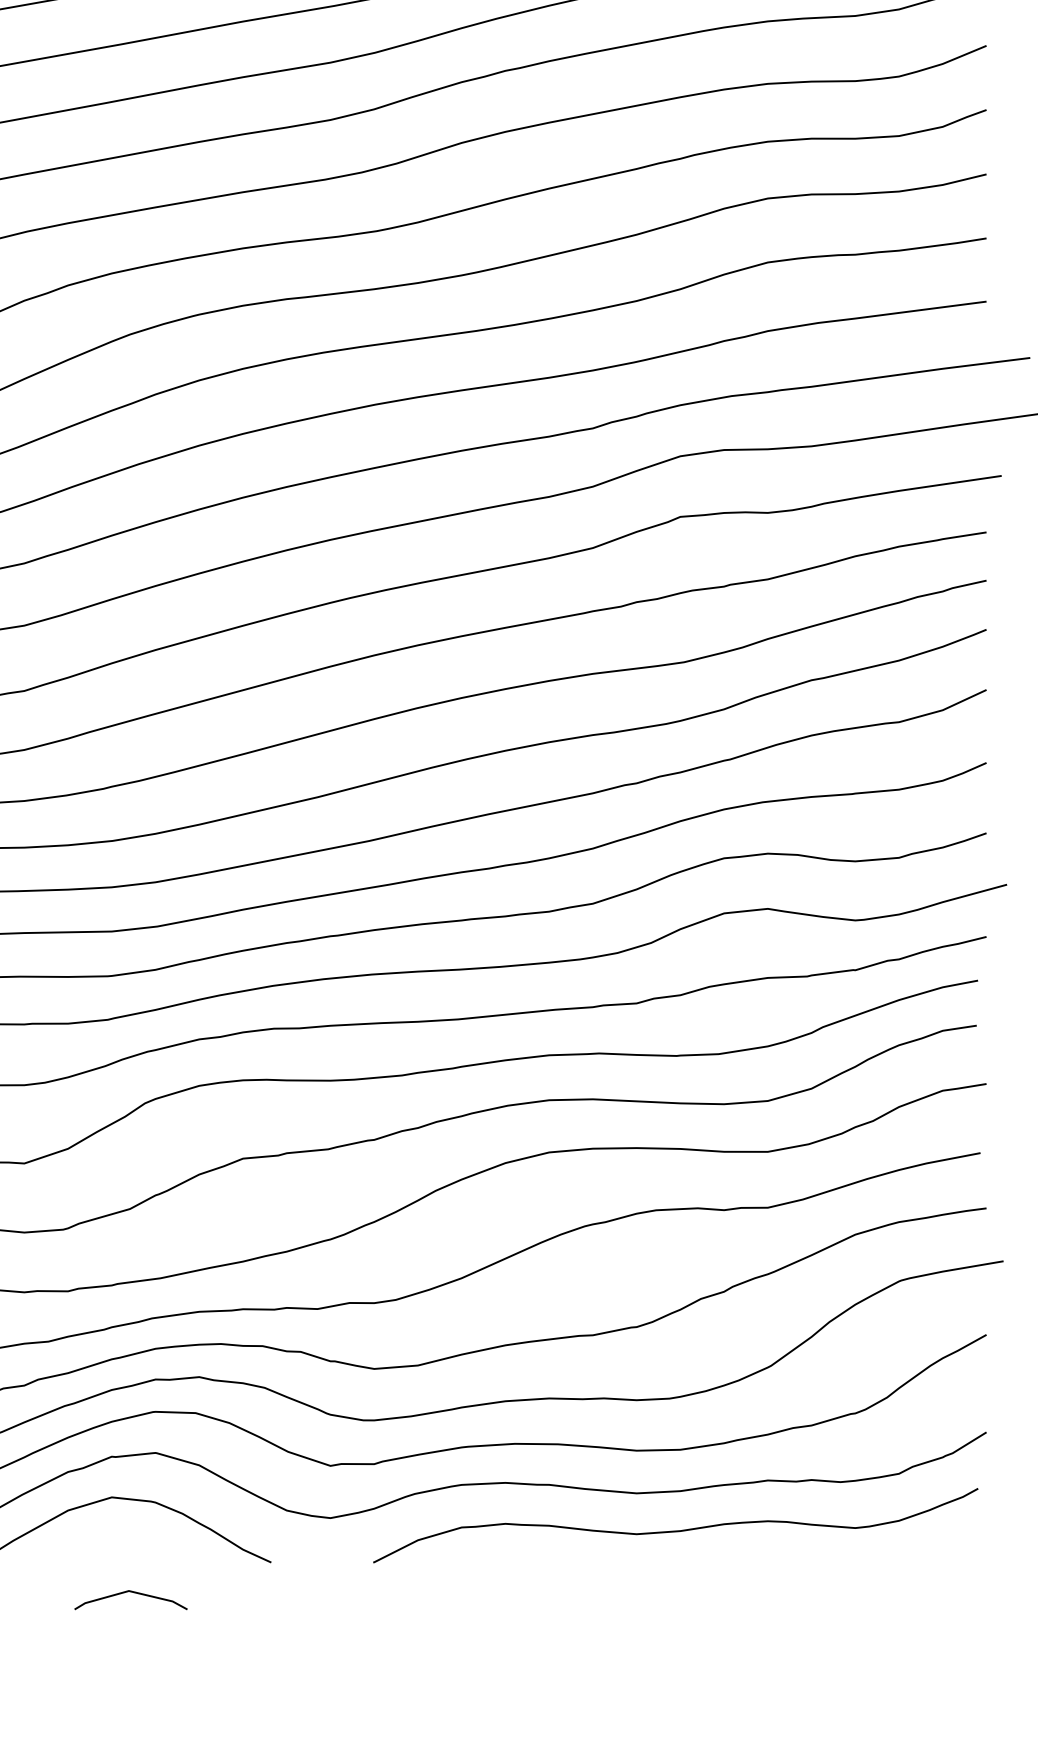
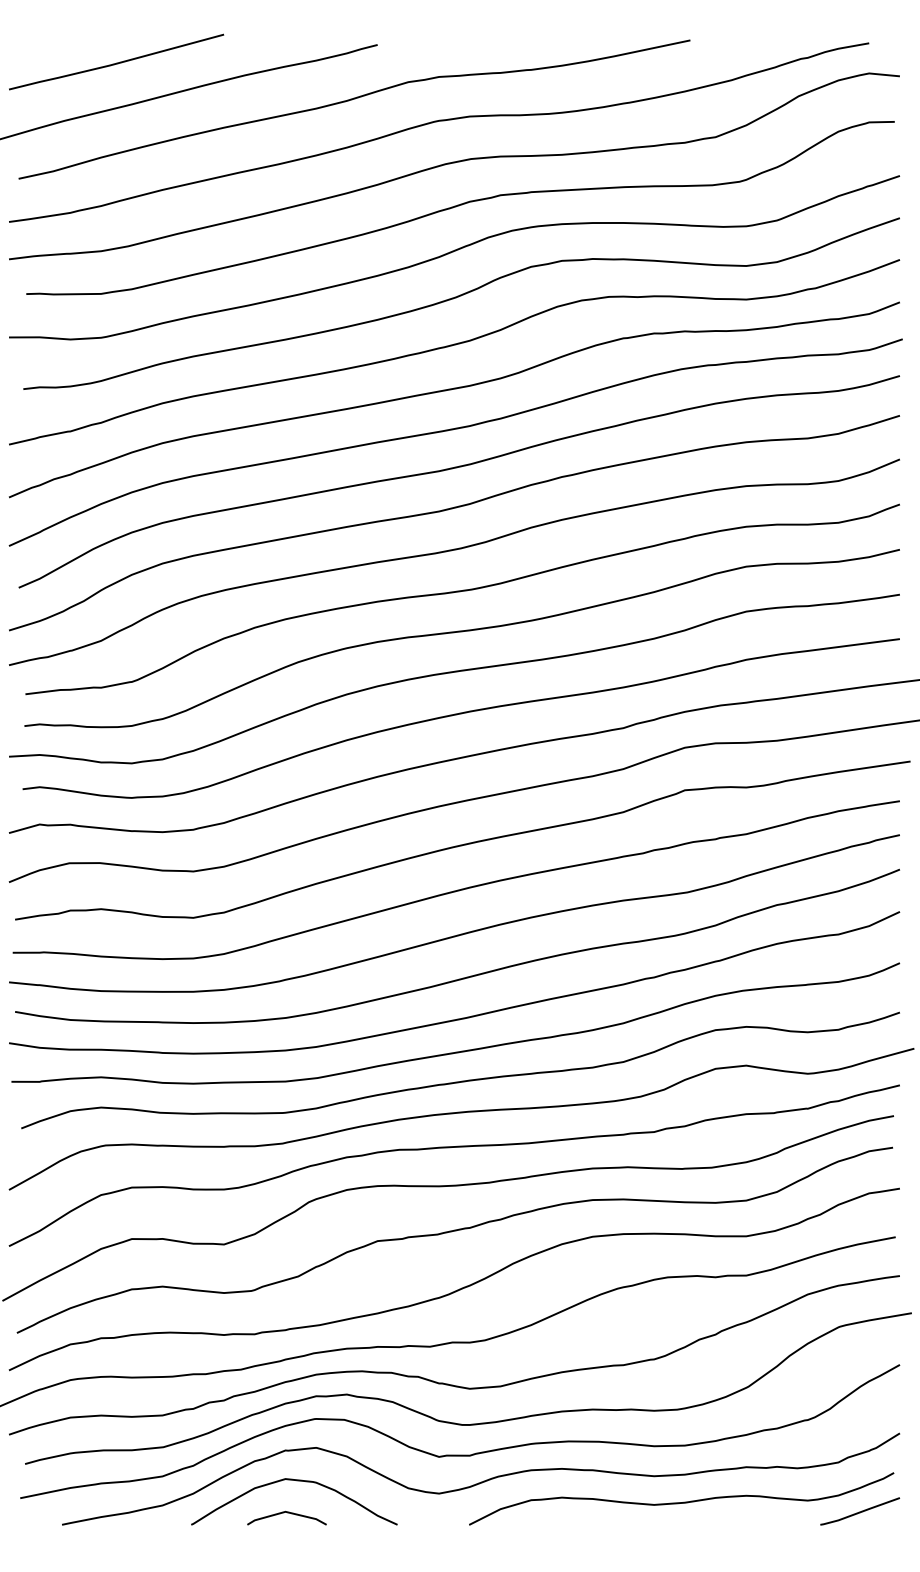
line: (930, 1543) -> (860, 1511), added
line: (131, 1593) -> (287, 1513), moved

